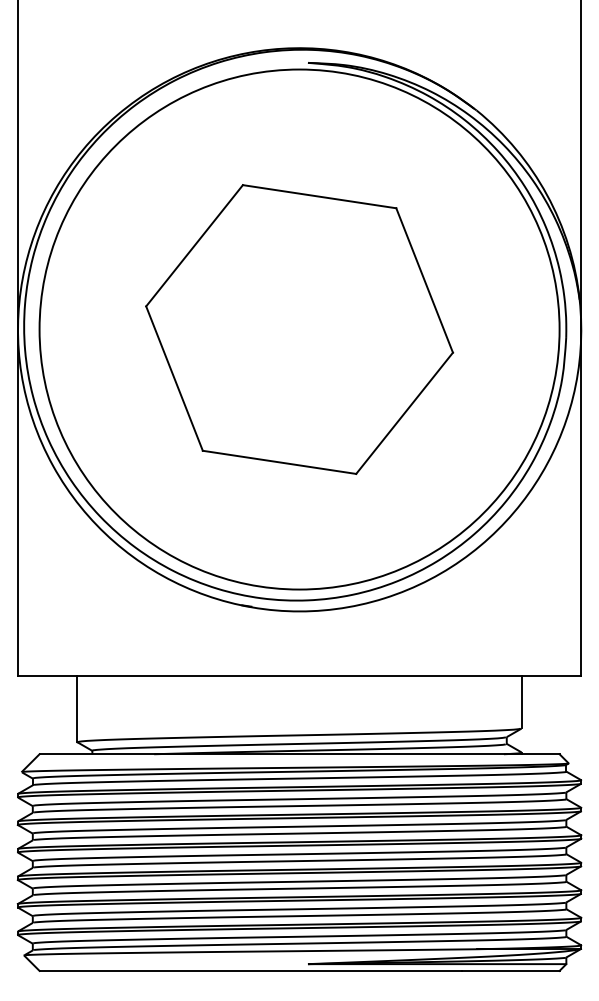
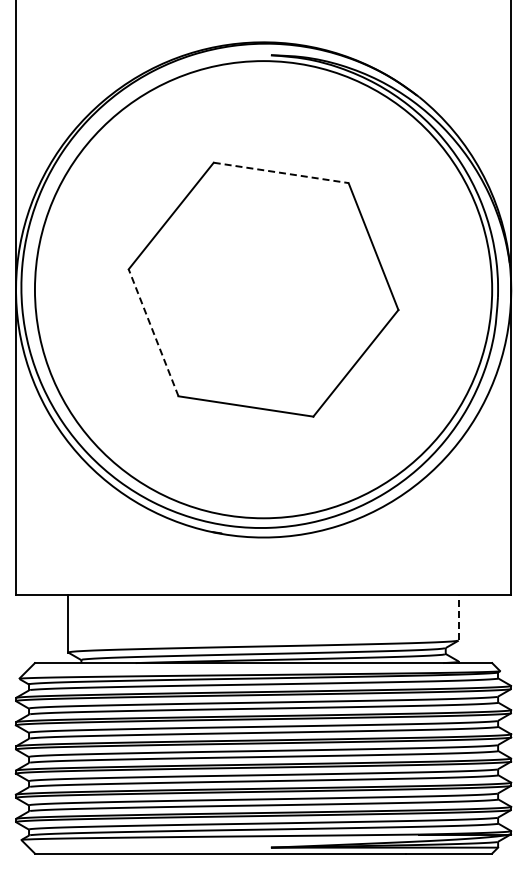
line: (319, 196) -> (281, 172), solid -> dashed
line: (174, 378) -> (153, 332), solid -> dashed
line: (521, 702) -> (458, 617), solid -> dashed

